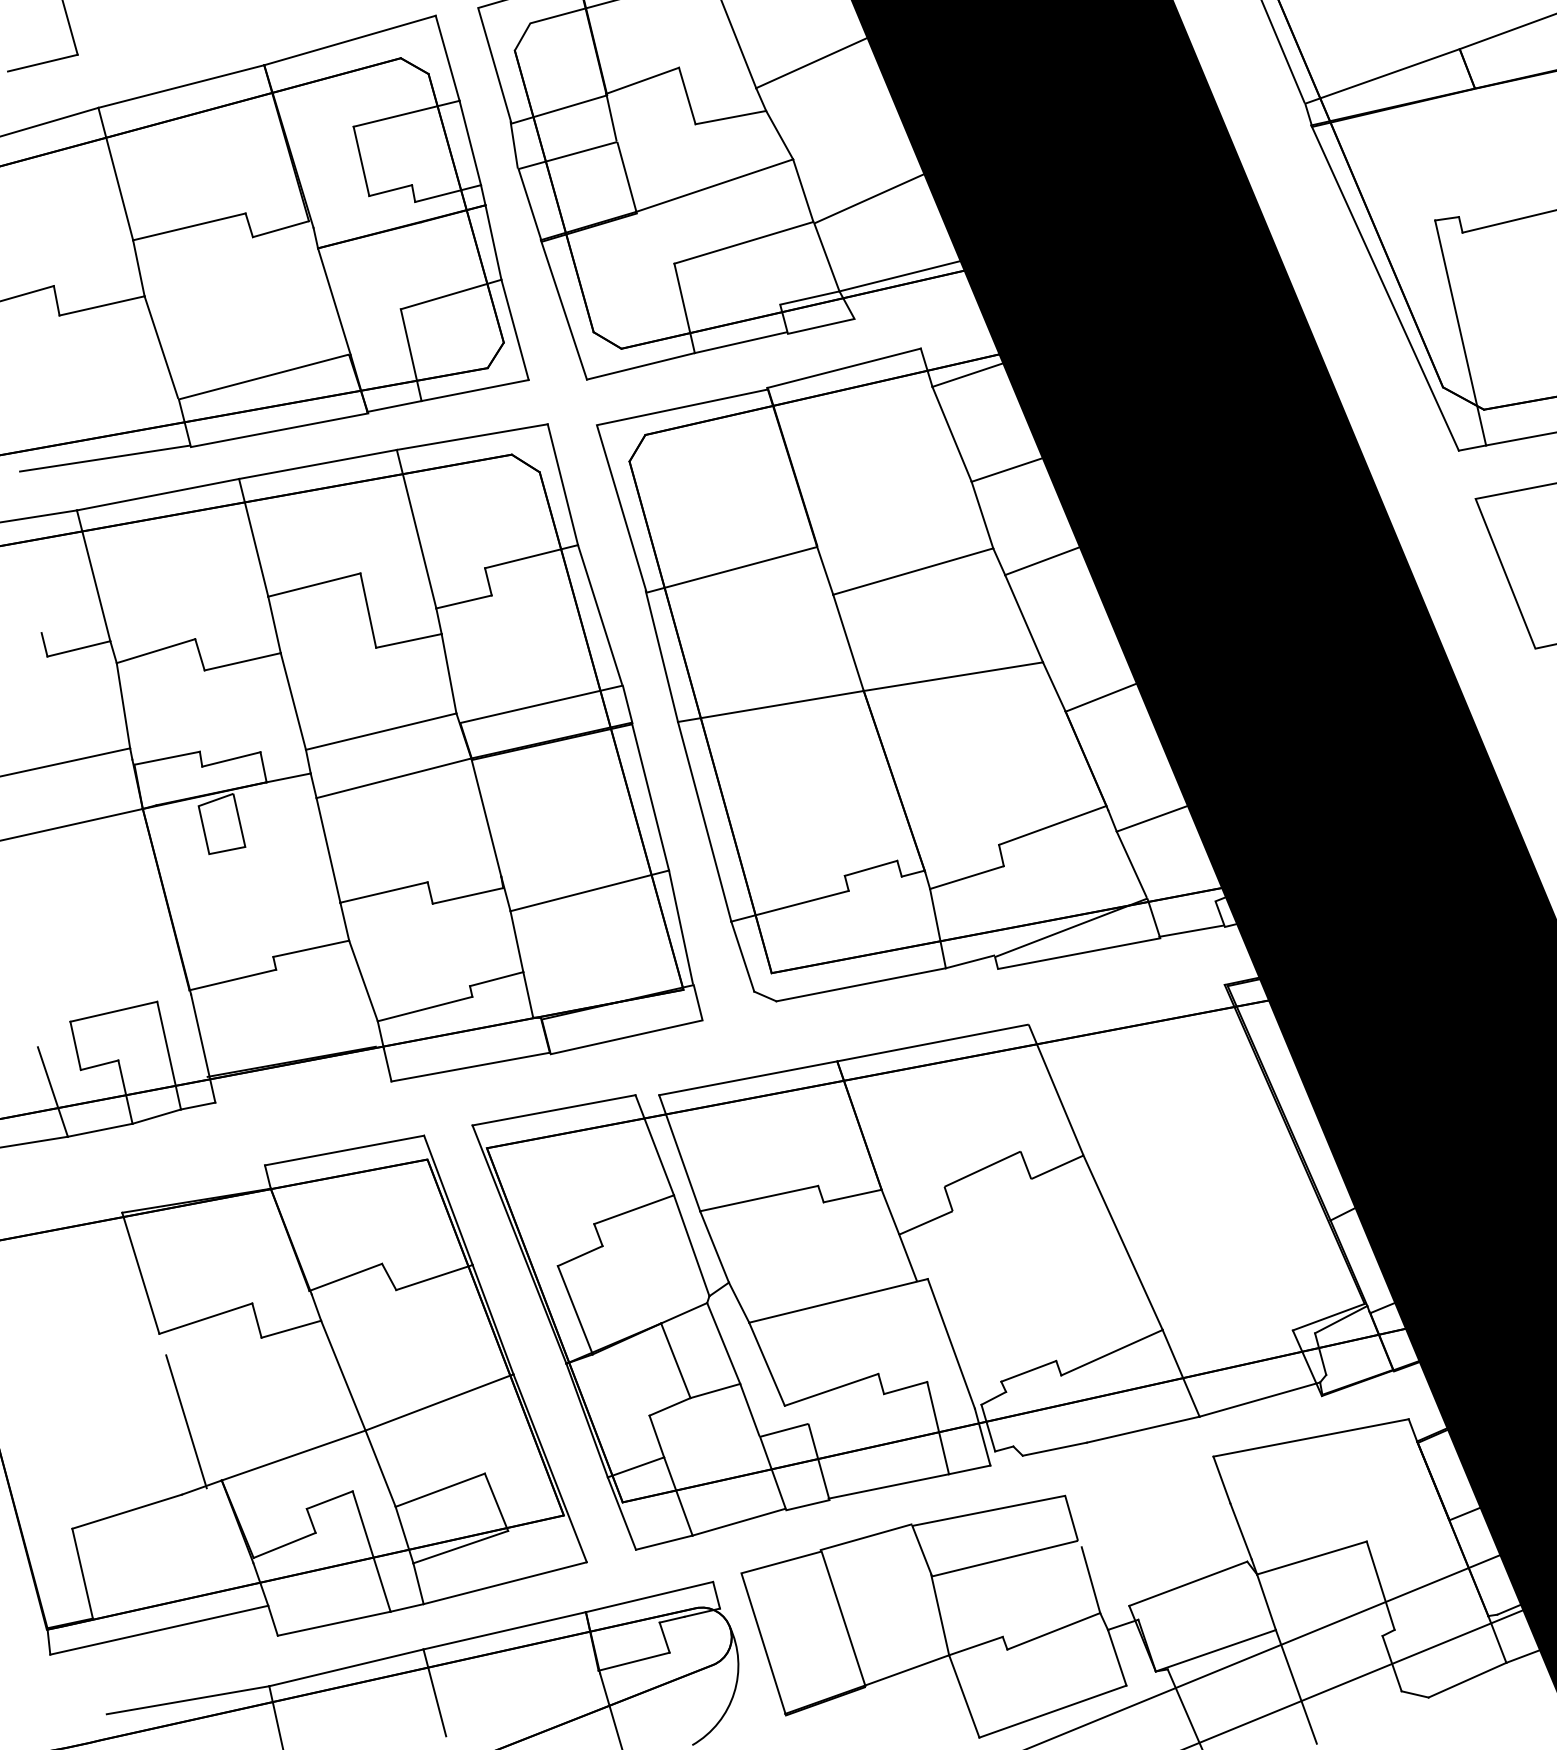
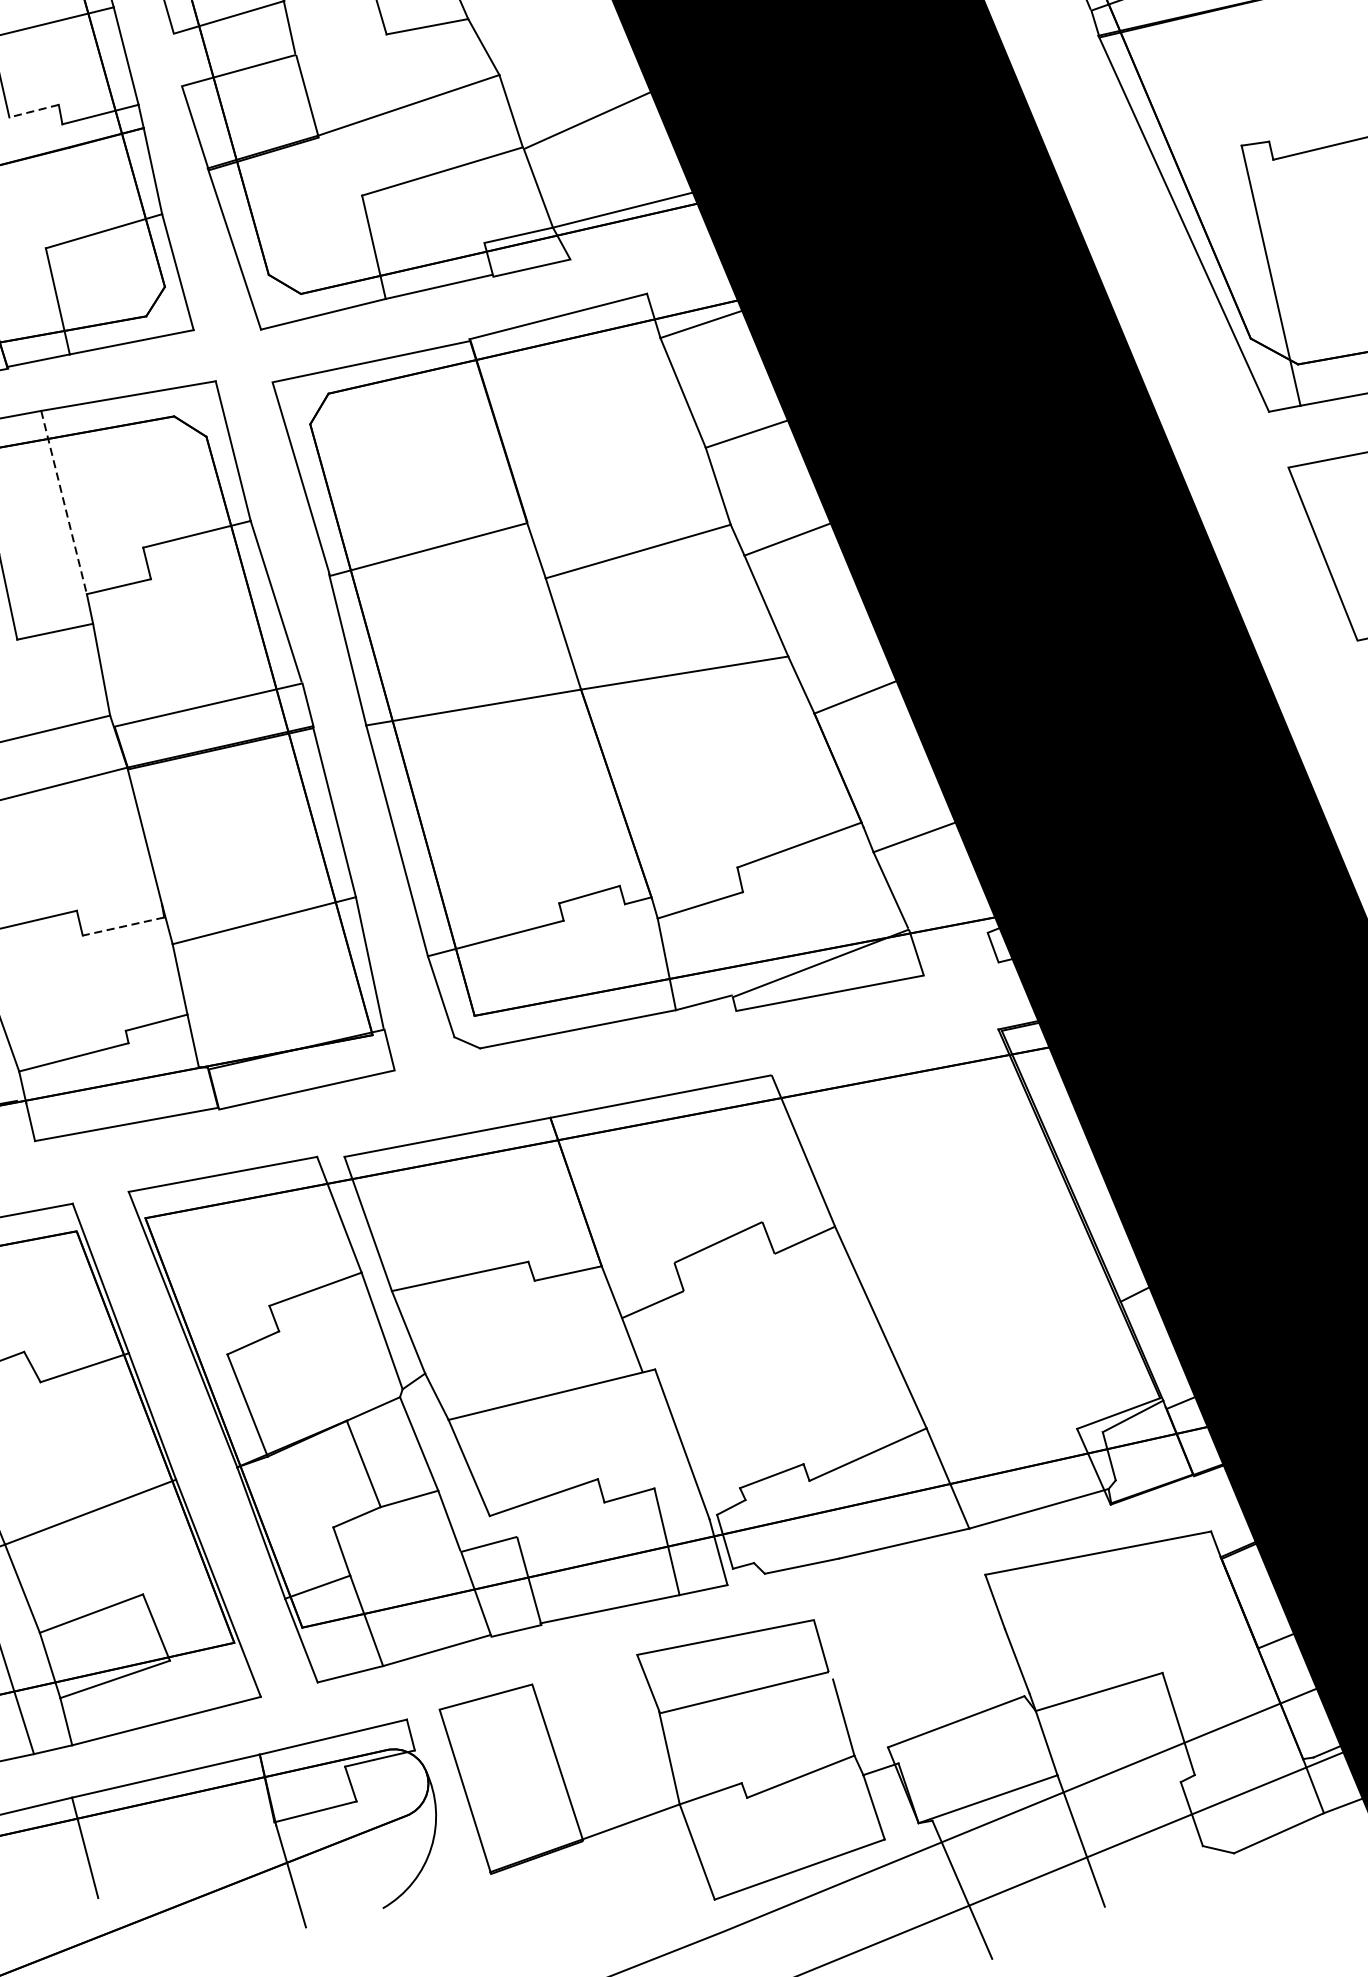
line: (513, 144) -> (176, 57), removed
line: (390, 190) -> (33, 110), solid -> dashed
line: (416, 529) -> (63, 502), solid -> dashed
line: (467, 896) -> (122, 927), solid -> dashed
line: (1191, 930) -> (959, 966), removed
line: (865, 1537) -> (583, 1668), removed

